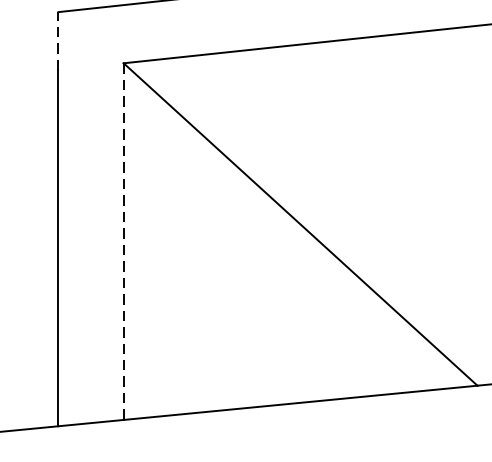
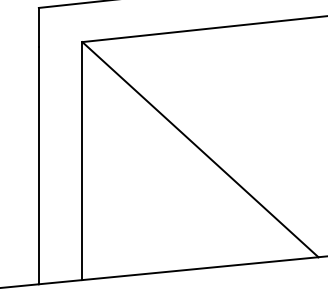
line: (57, 39) -> (38, 26), dashed -> solid
line: (123, 242) -> (82, 161), dashed -> solid

